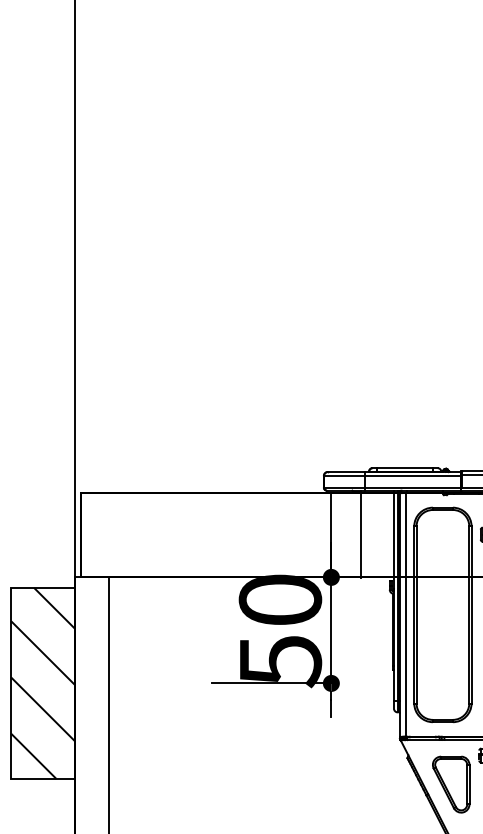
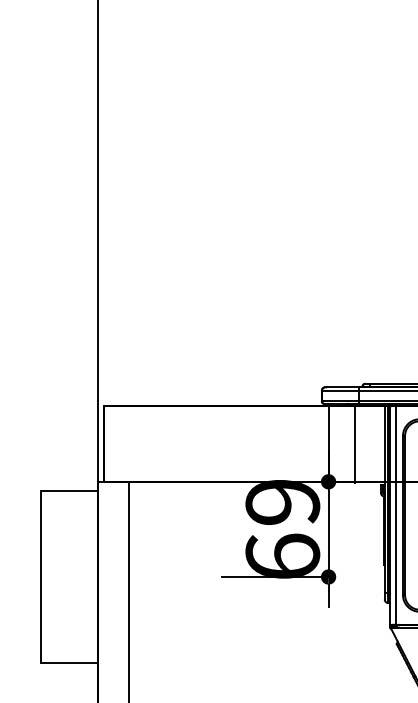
text: (280, 631) -> (282, 530), 50 -> 69
hatch: (42, 683) -> (69, 577), removed

